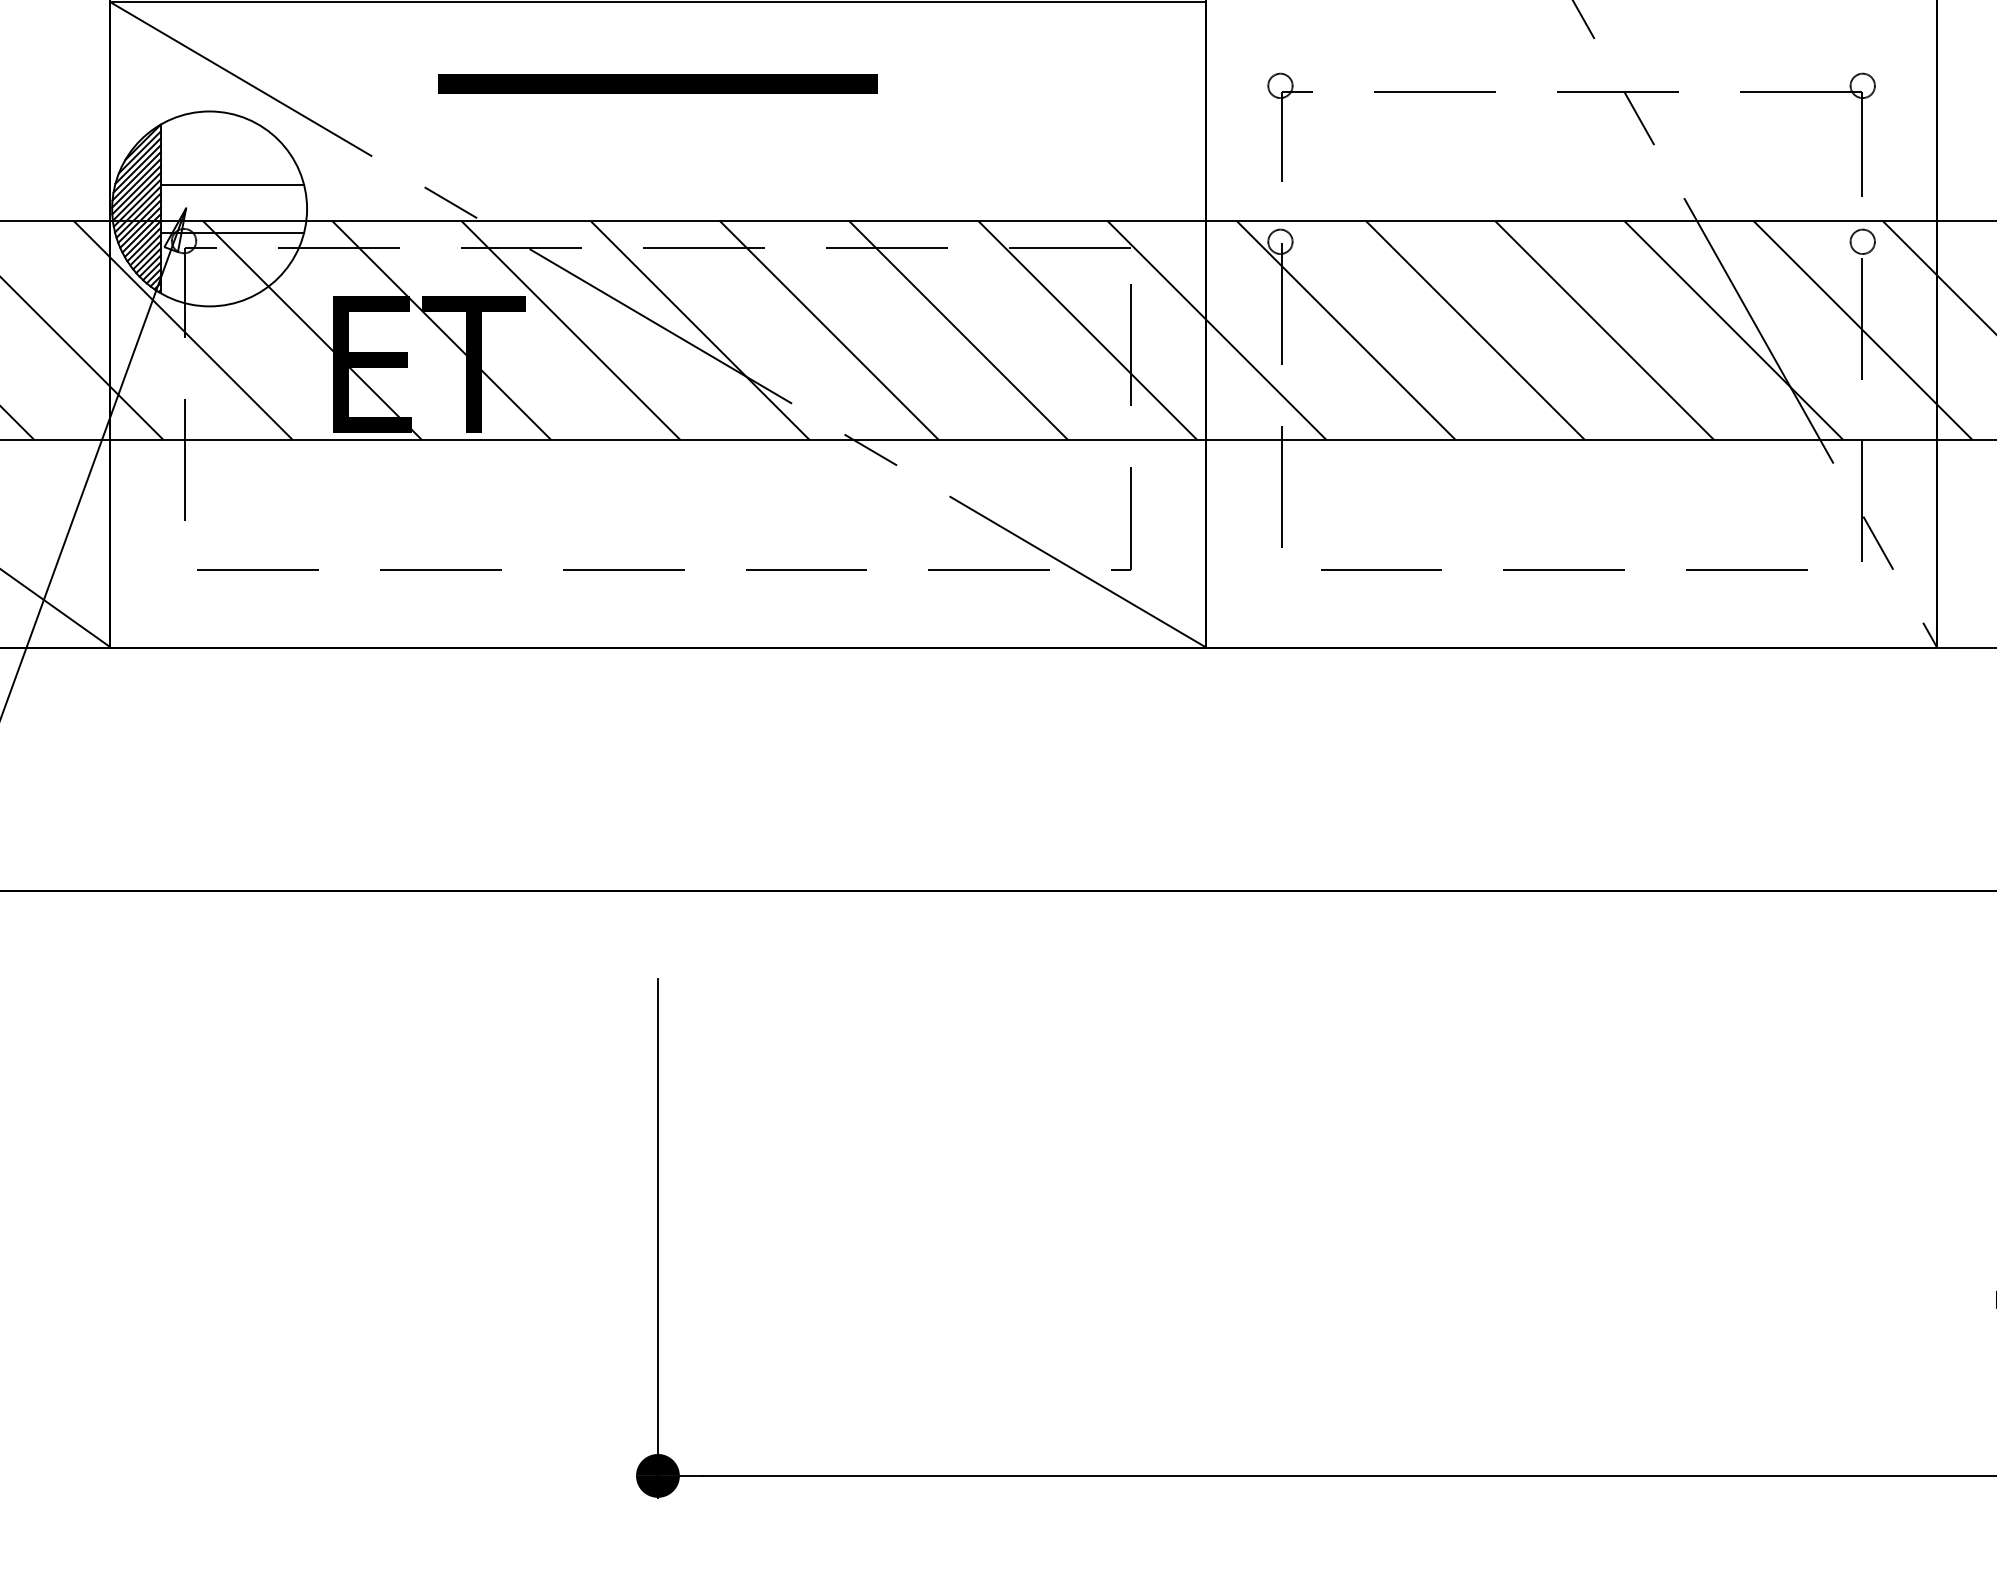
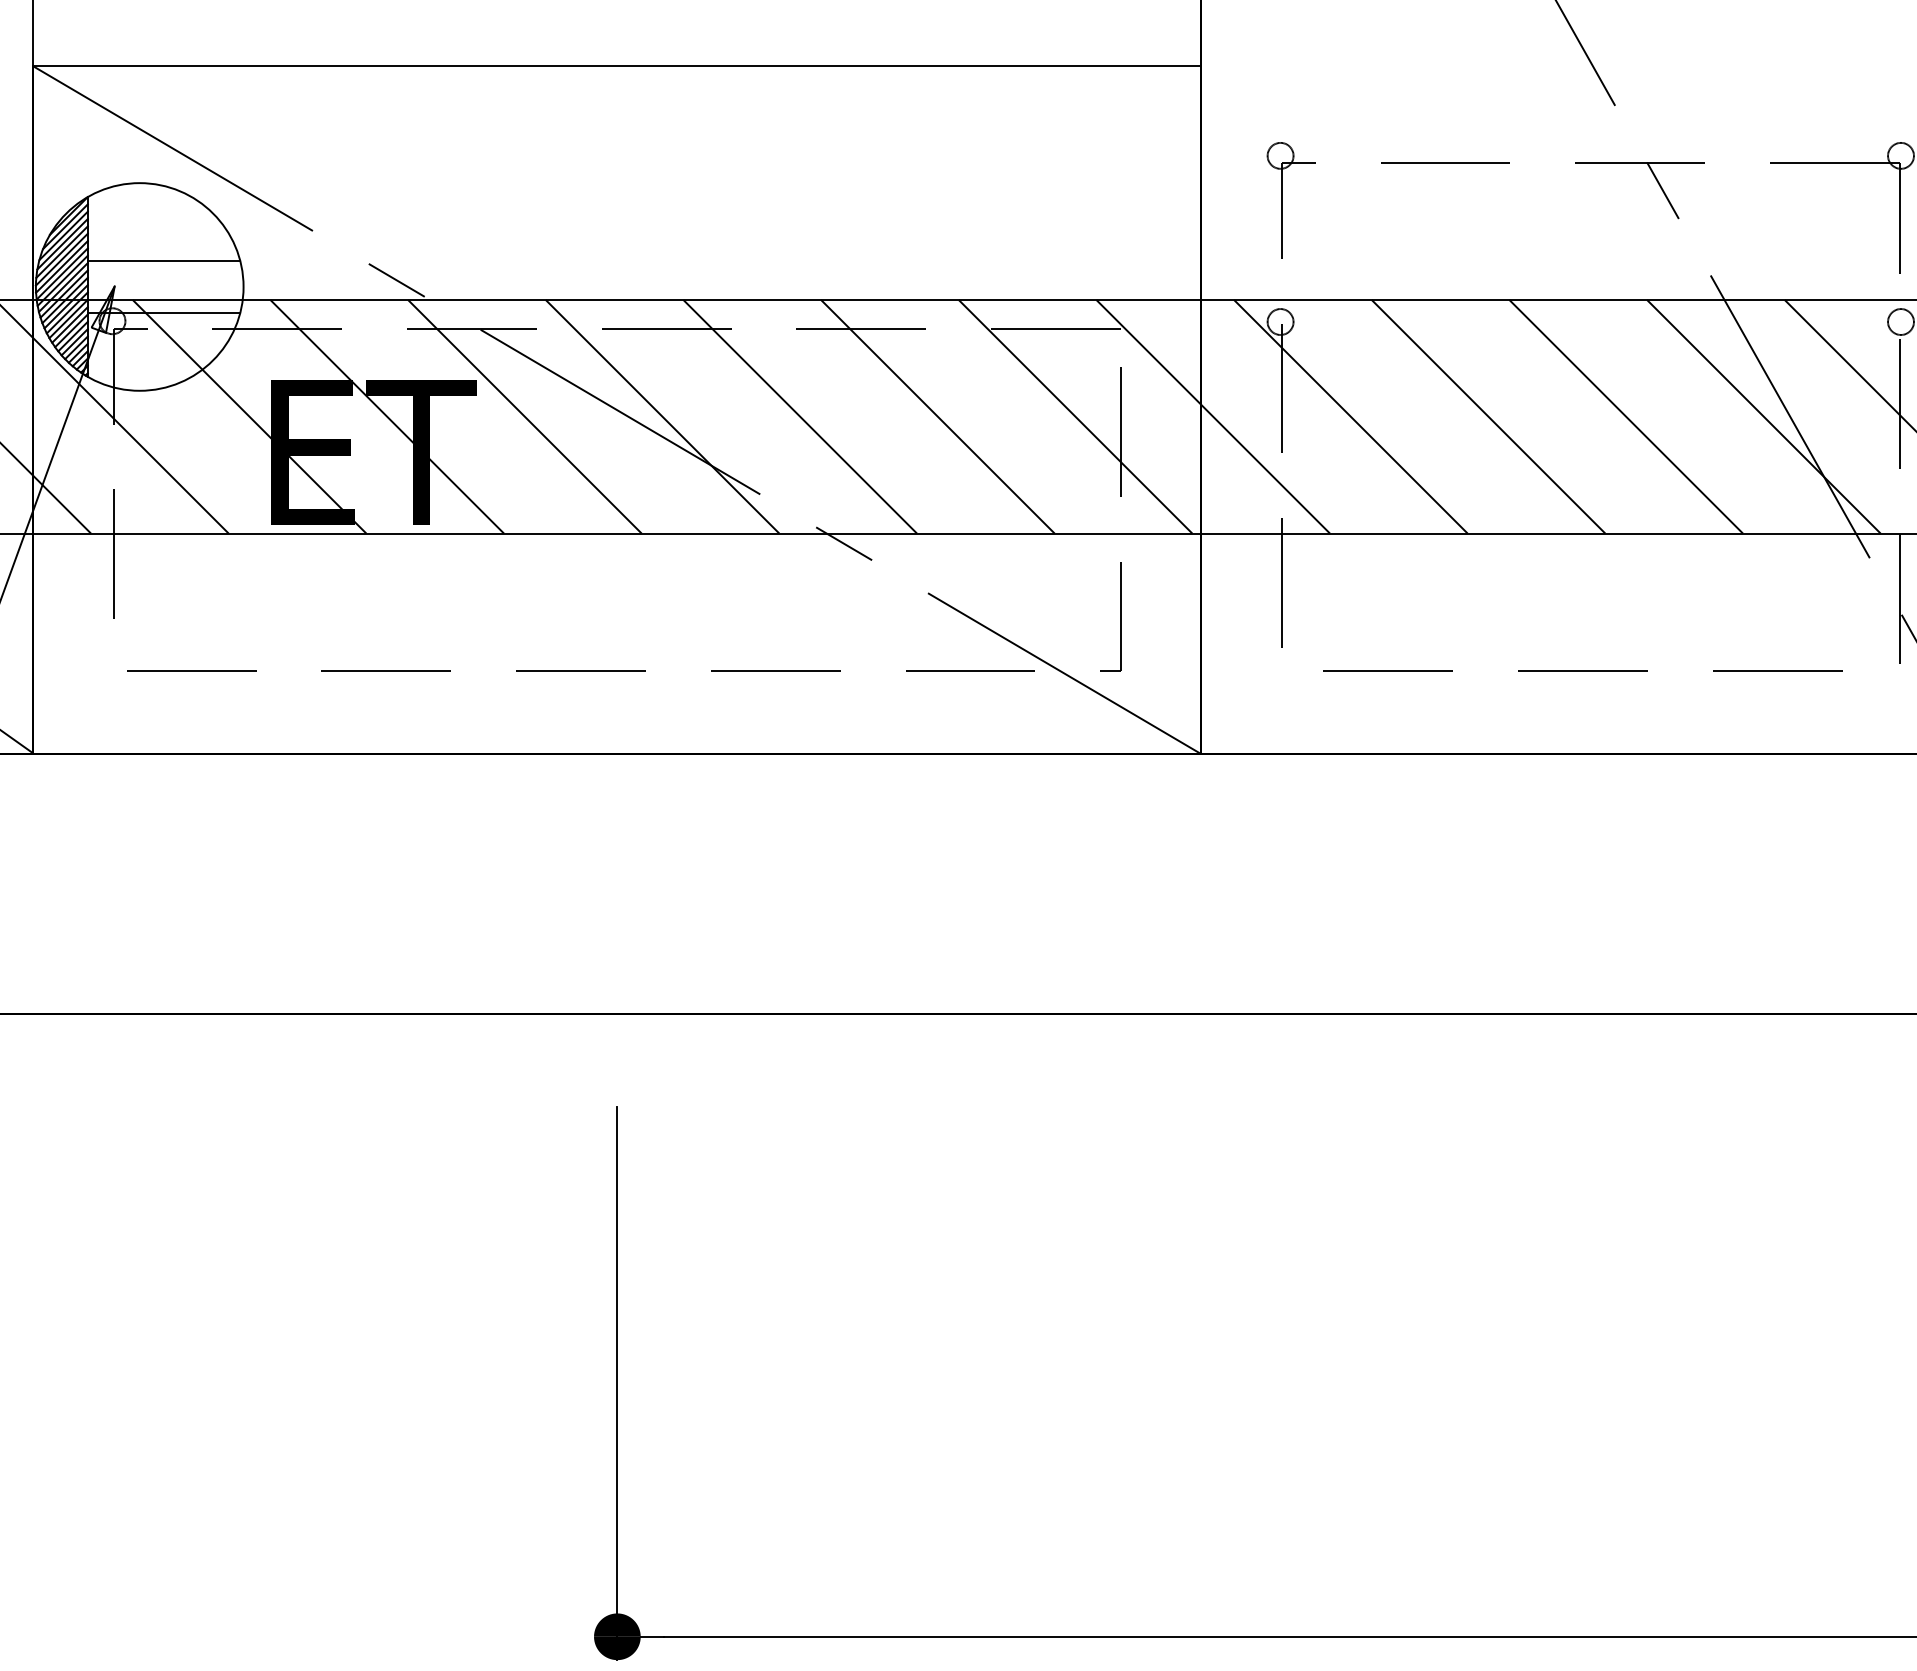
part: (657, 83) -> (616, 153), removed

